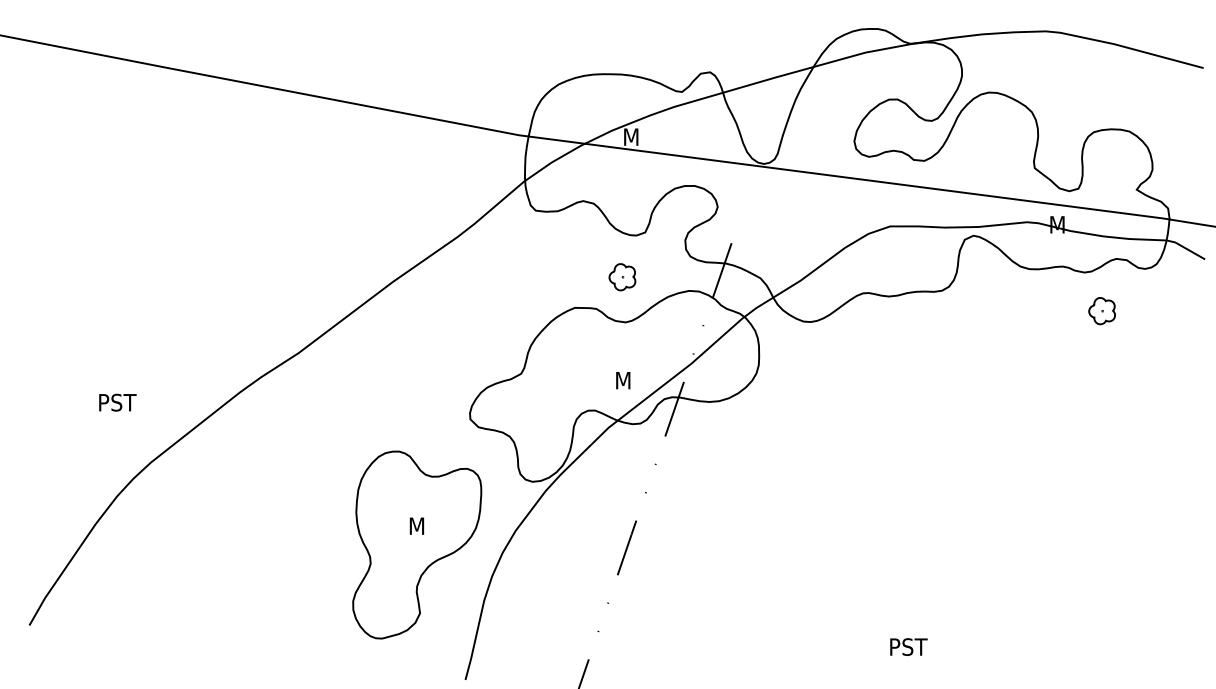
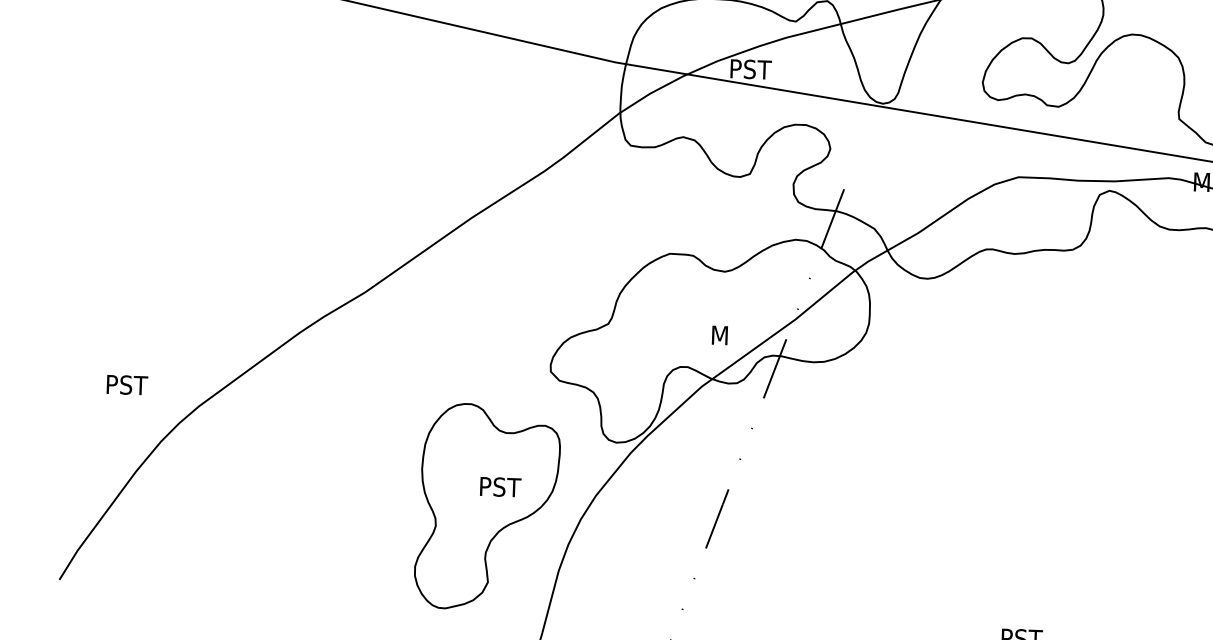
text: (643, 137) -> (751, 69), M -> PST
part: (622, 277) -> (723, 222), removed
text: (117, 402) -> (127, 384), moved
text: (429, 526) -> (501, 487), M -> PST

